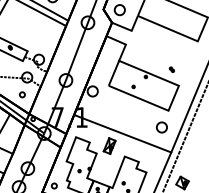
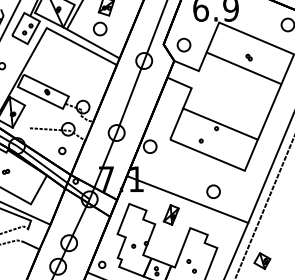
line: (188, 63) -> (269, 111), added
part: (171, 69) -> (248, 57), moved
part: (161, 127) -> (213, 191), moved

